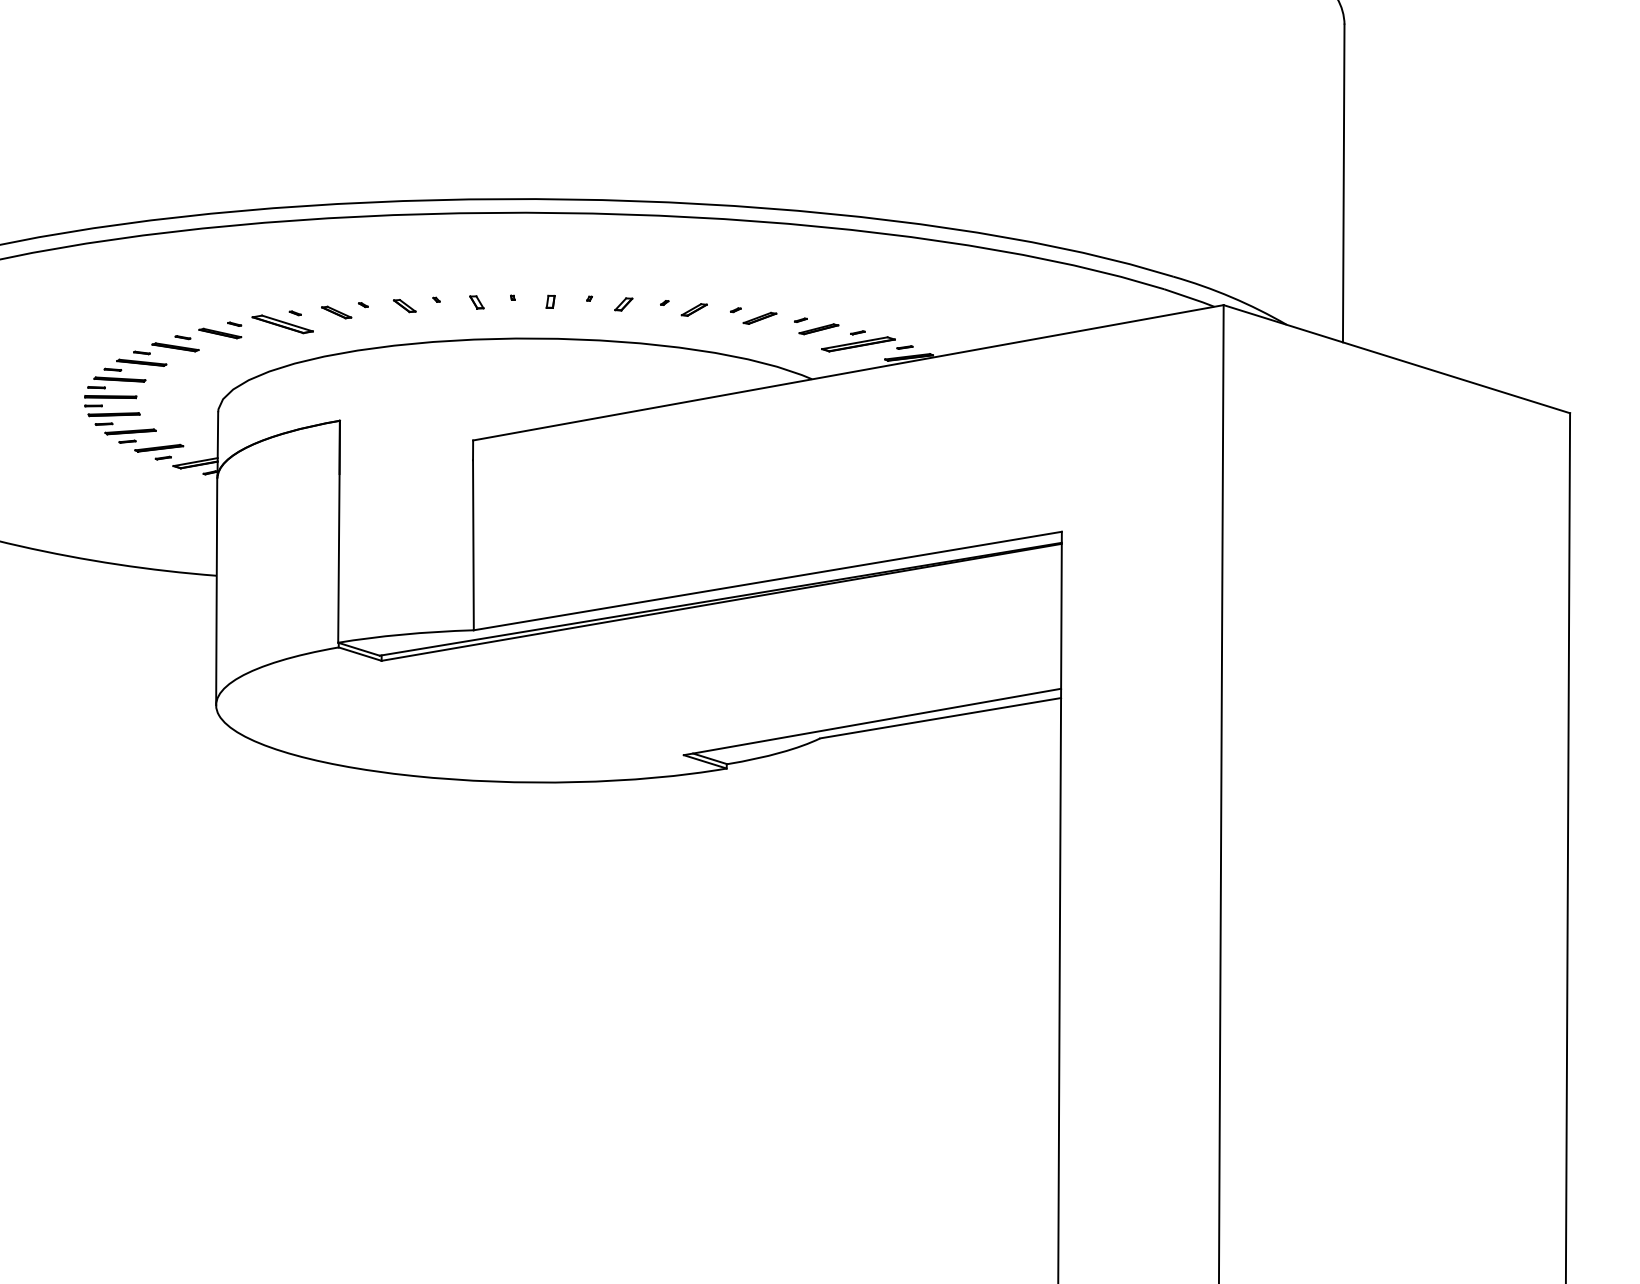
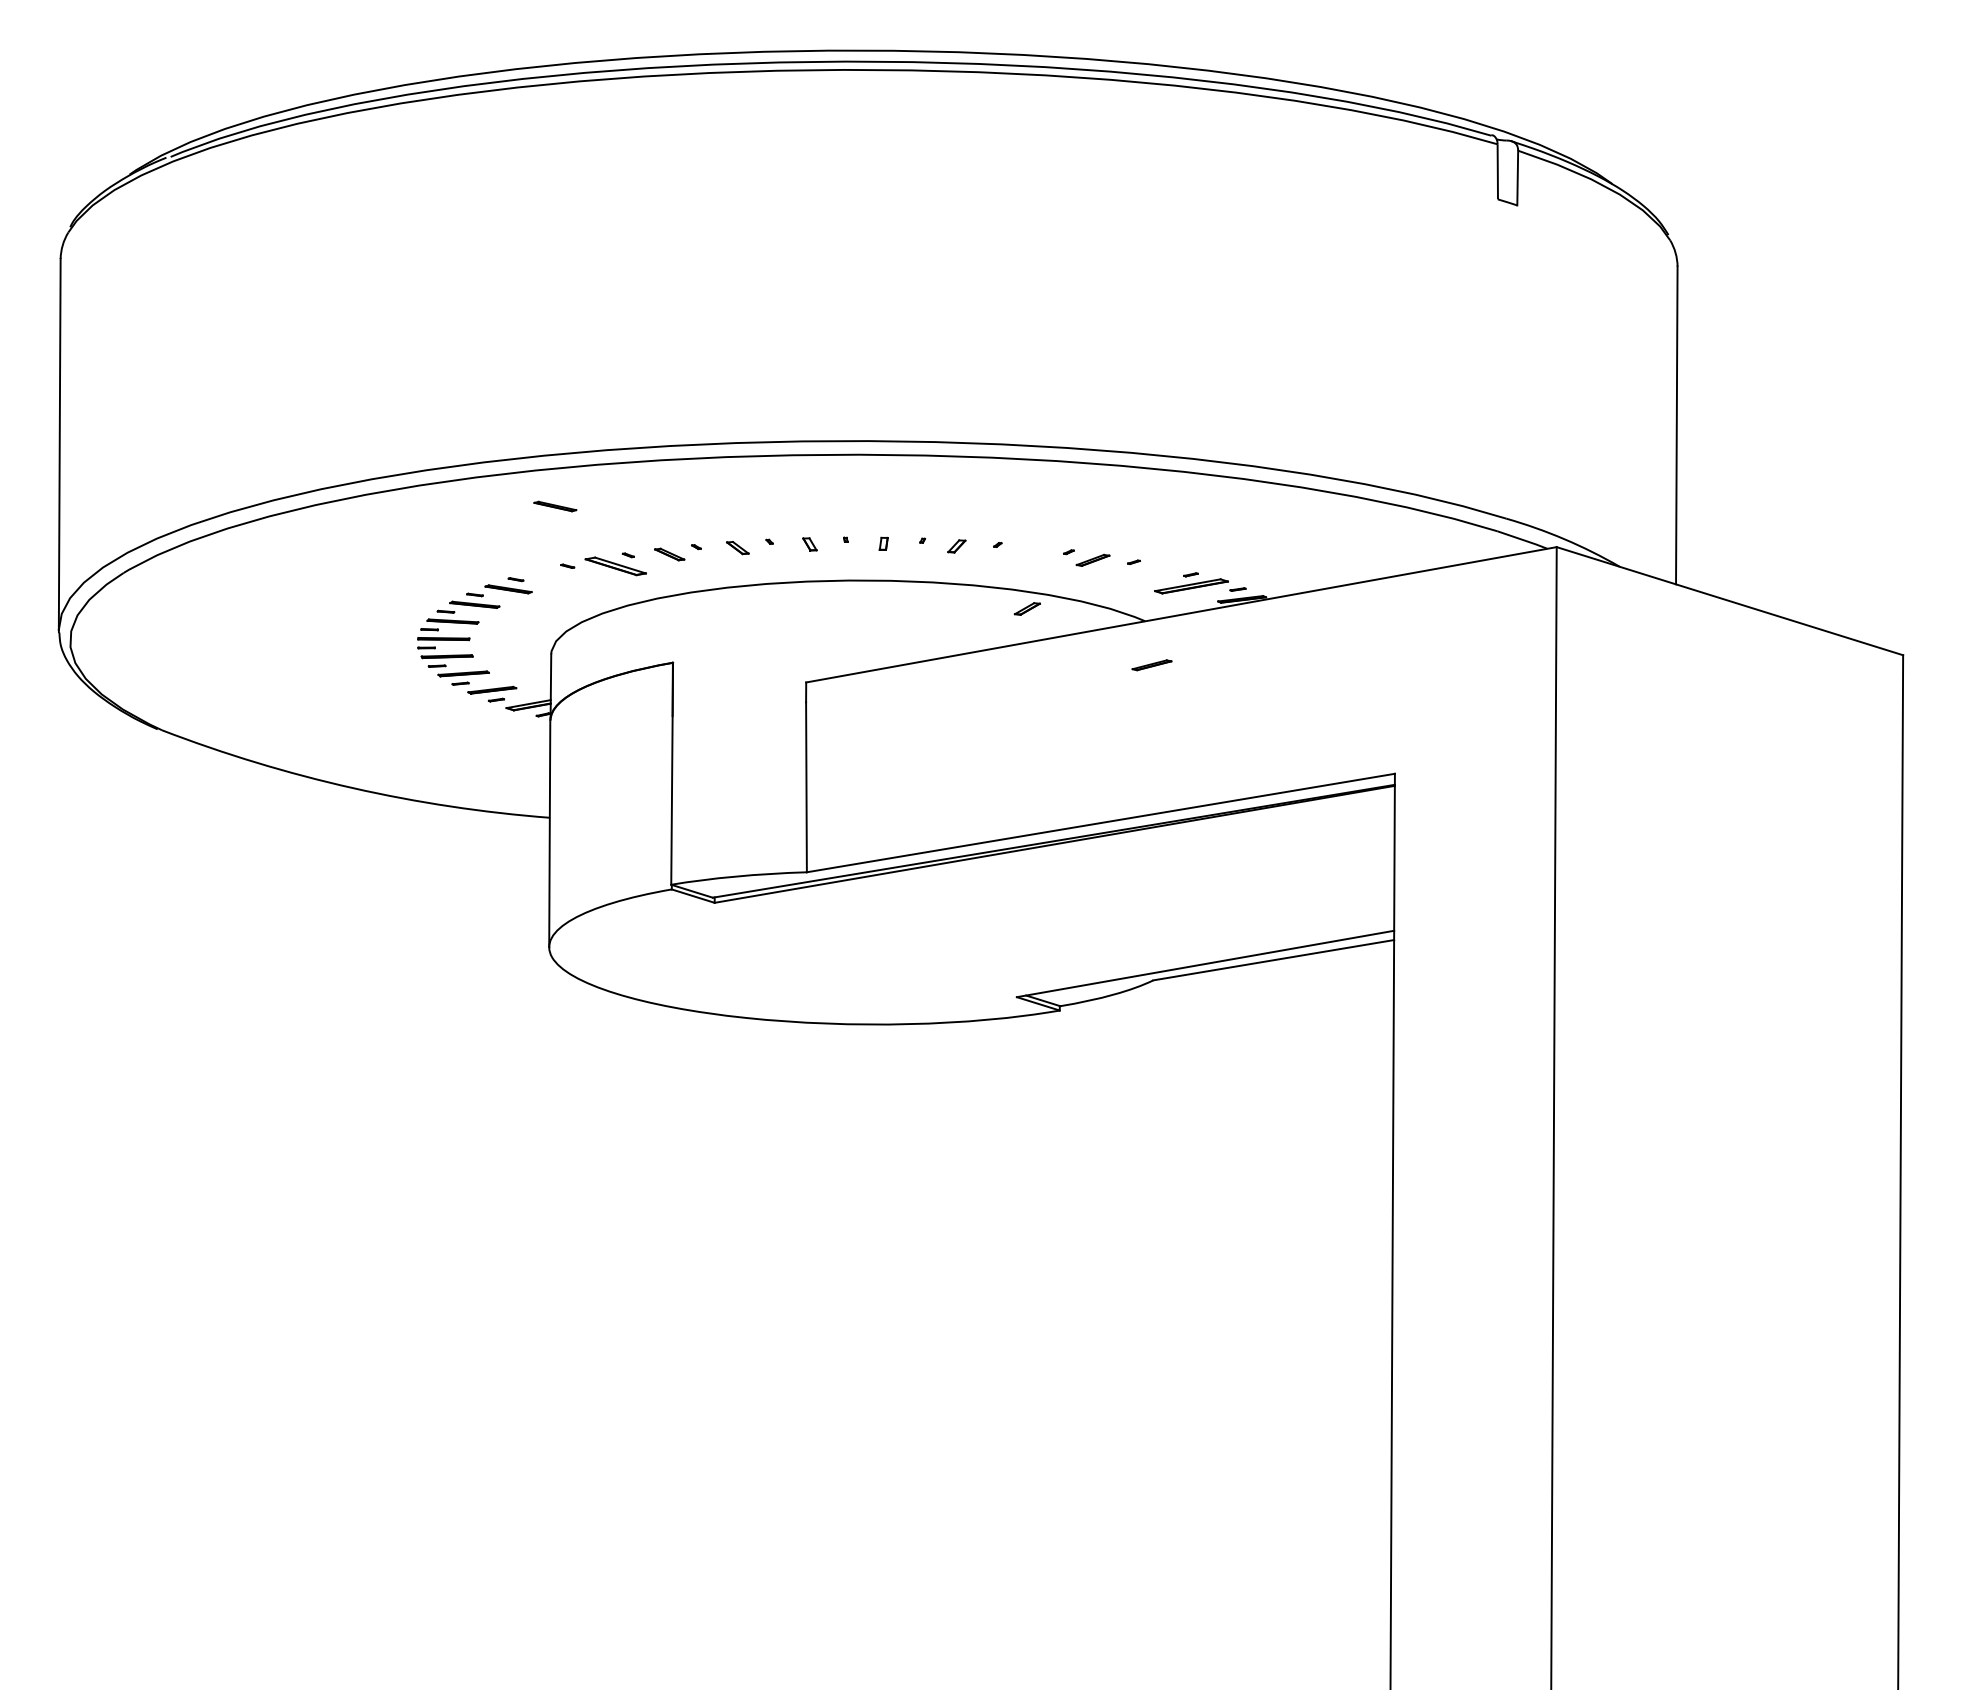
part: (693, 309) -> (1026, 608), moved
part: (818, 329) -> (1151, 665), moved
part: (220, 333) -> (555, 506), moved

